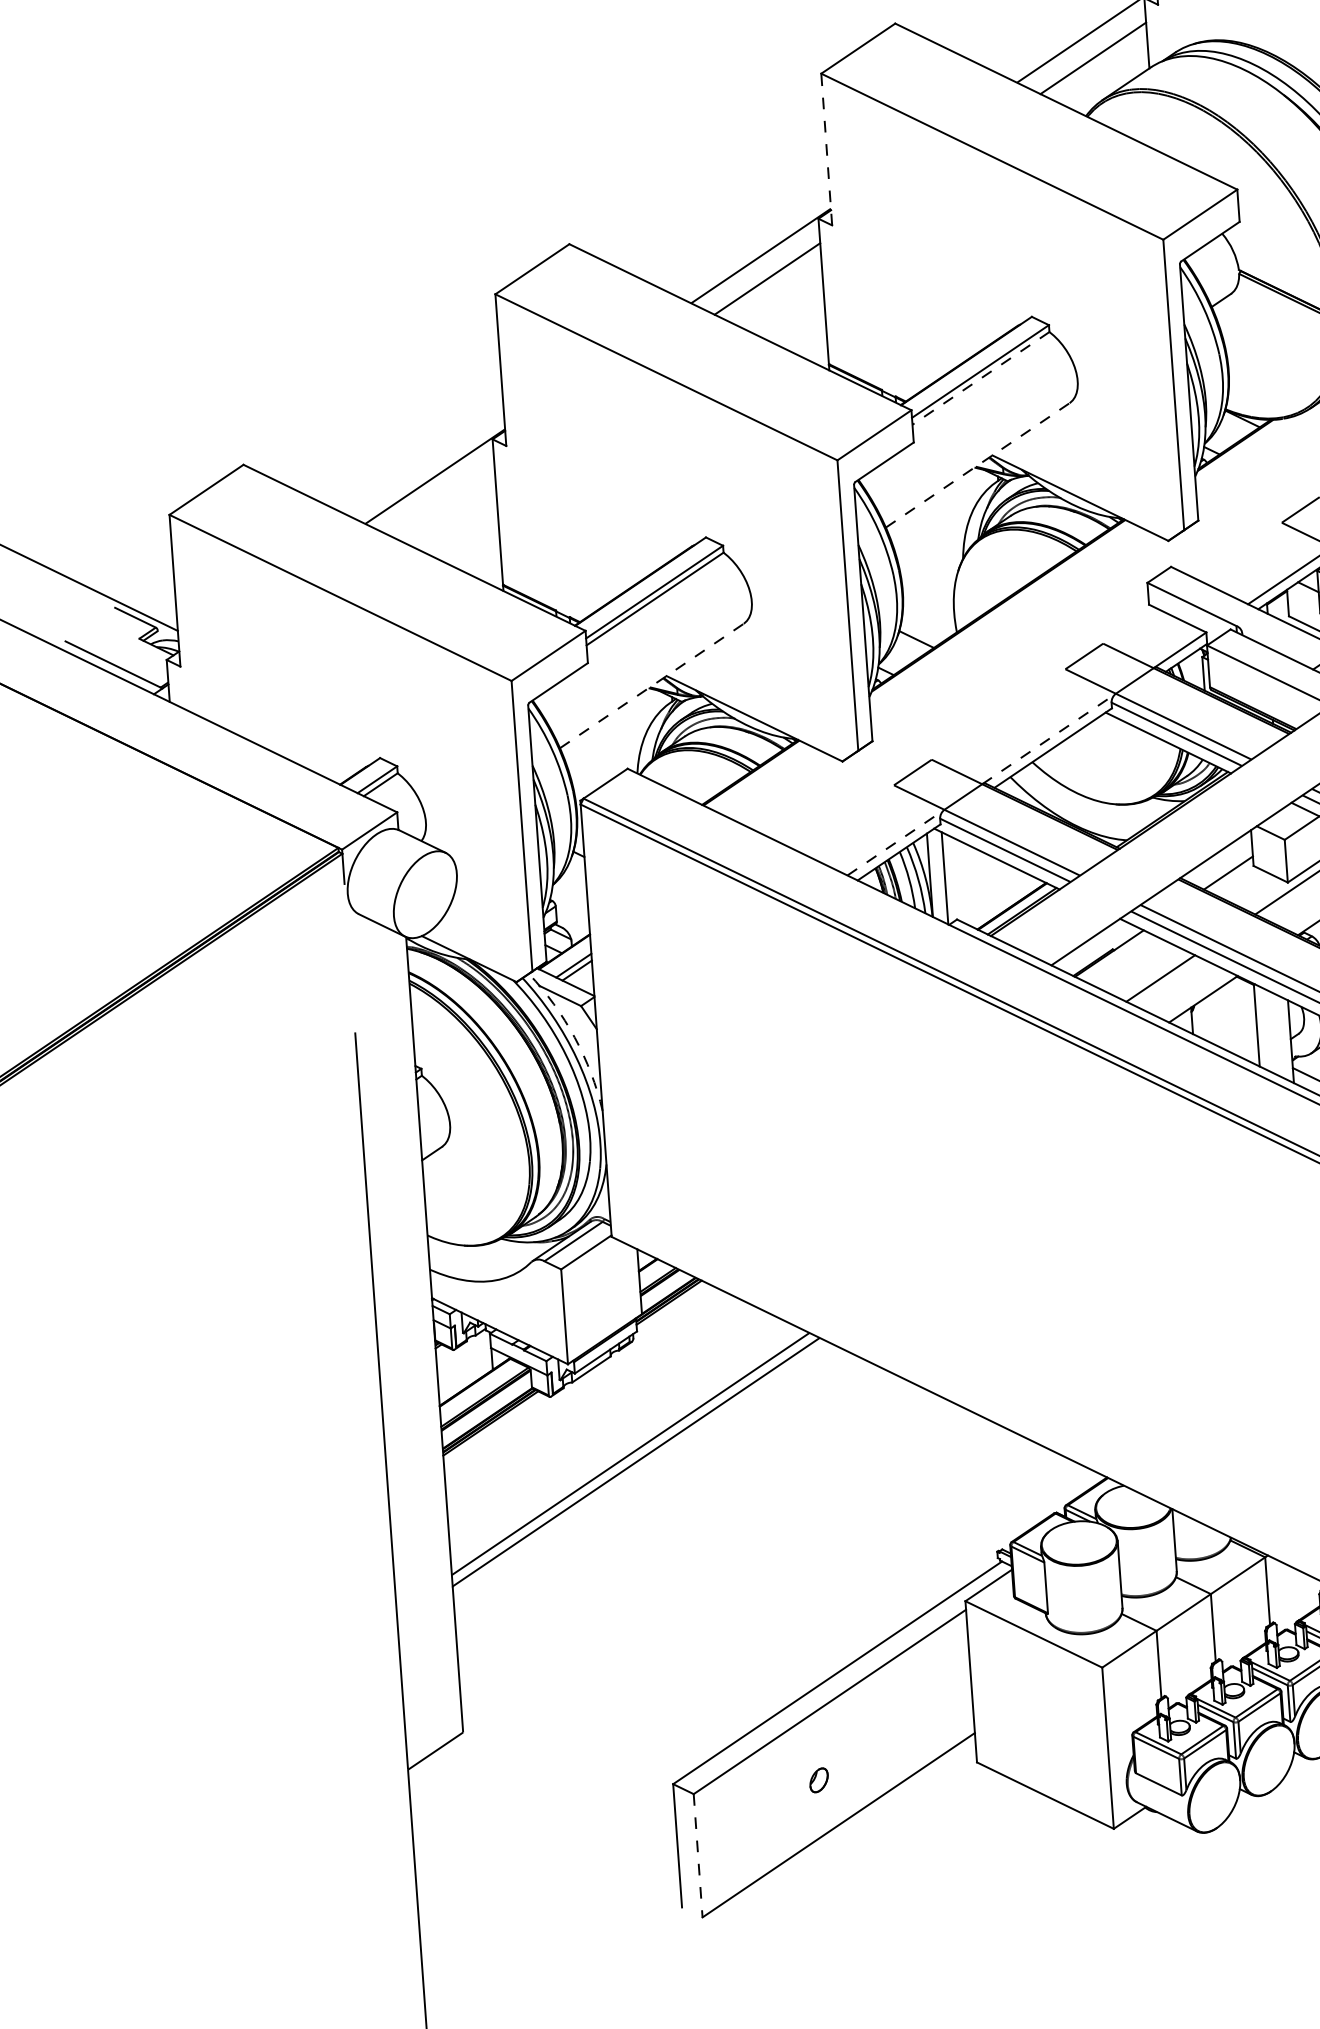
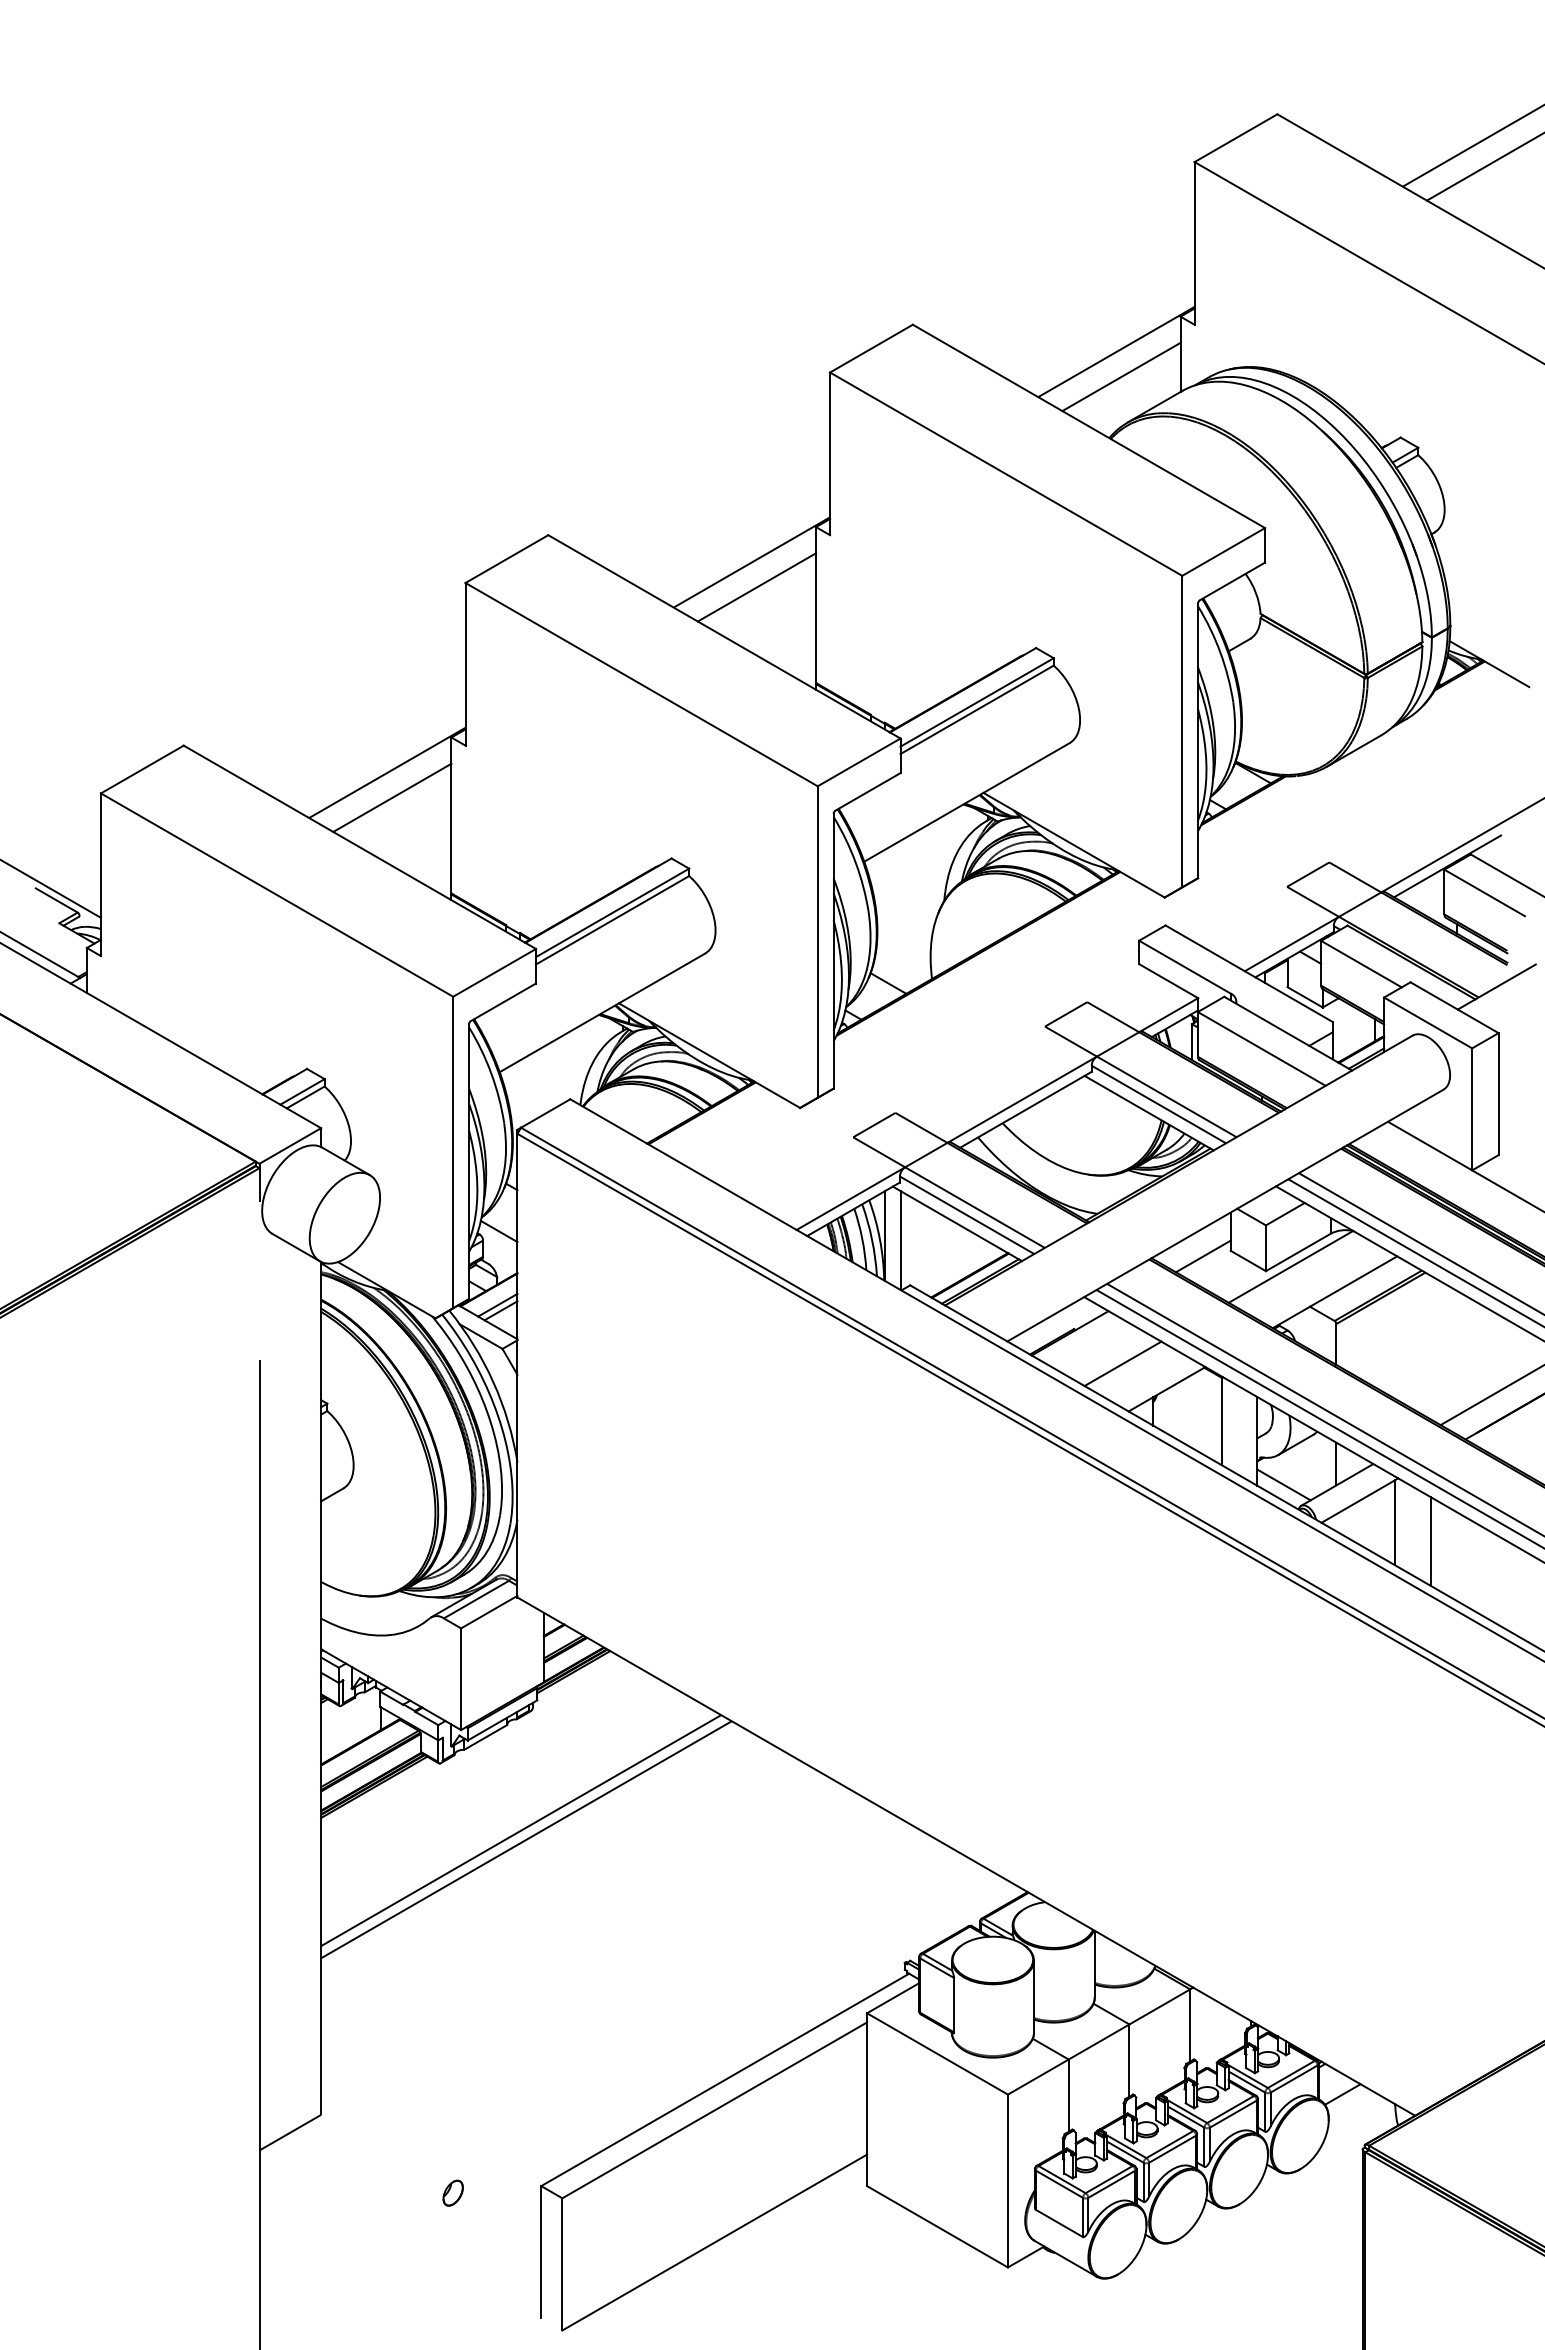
line: (827, 149) -> (830, 453), dashed -> solid
line: (980, 379) -> (976, 710), dashed -> solid
line: (978, 465) -> (967, 802), dashed -> solid
line: (441, 499) -> (392, 797), added
line: (651, 685) -> (602, 1012), dashed -> solid
line: (1049, 738) -> (1022, 1099), dashed -> solid
line: (895, 842) -> (850, 1198), dashed -> solid
line: (569, 896) -> (498, 1231), added
arc: (574, 1037) -> (493, 1382), dashed -> solid
part: (818, 1779) -> (452, 2192), moved
line: (698, 1855) -> (562, 2264), dashed -> solid

